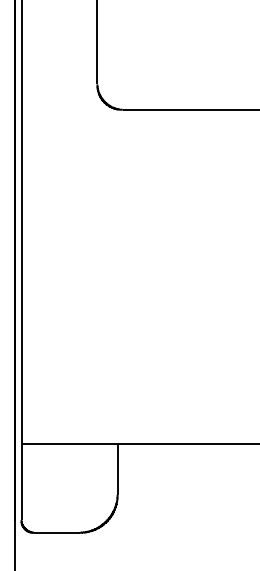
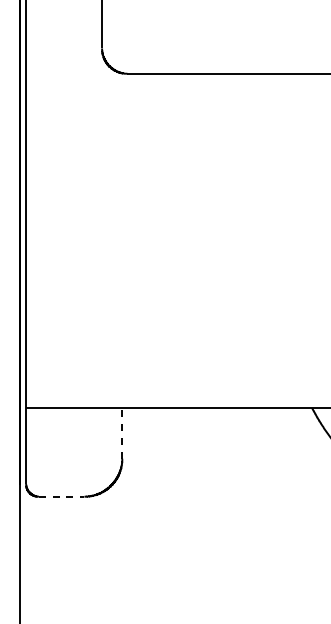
line: (117, 468) -> (122, 432), solid -> dashed
line: (56, 532) -> (61, 496), solid -> dashed

